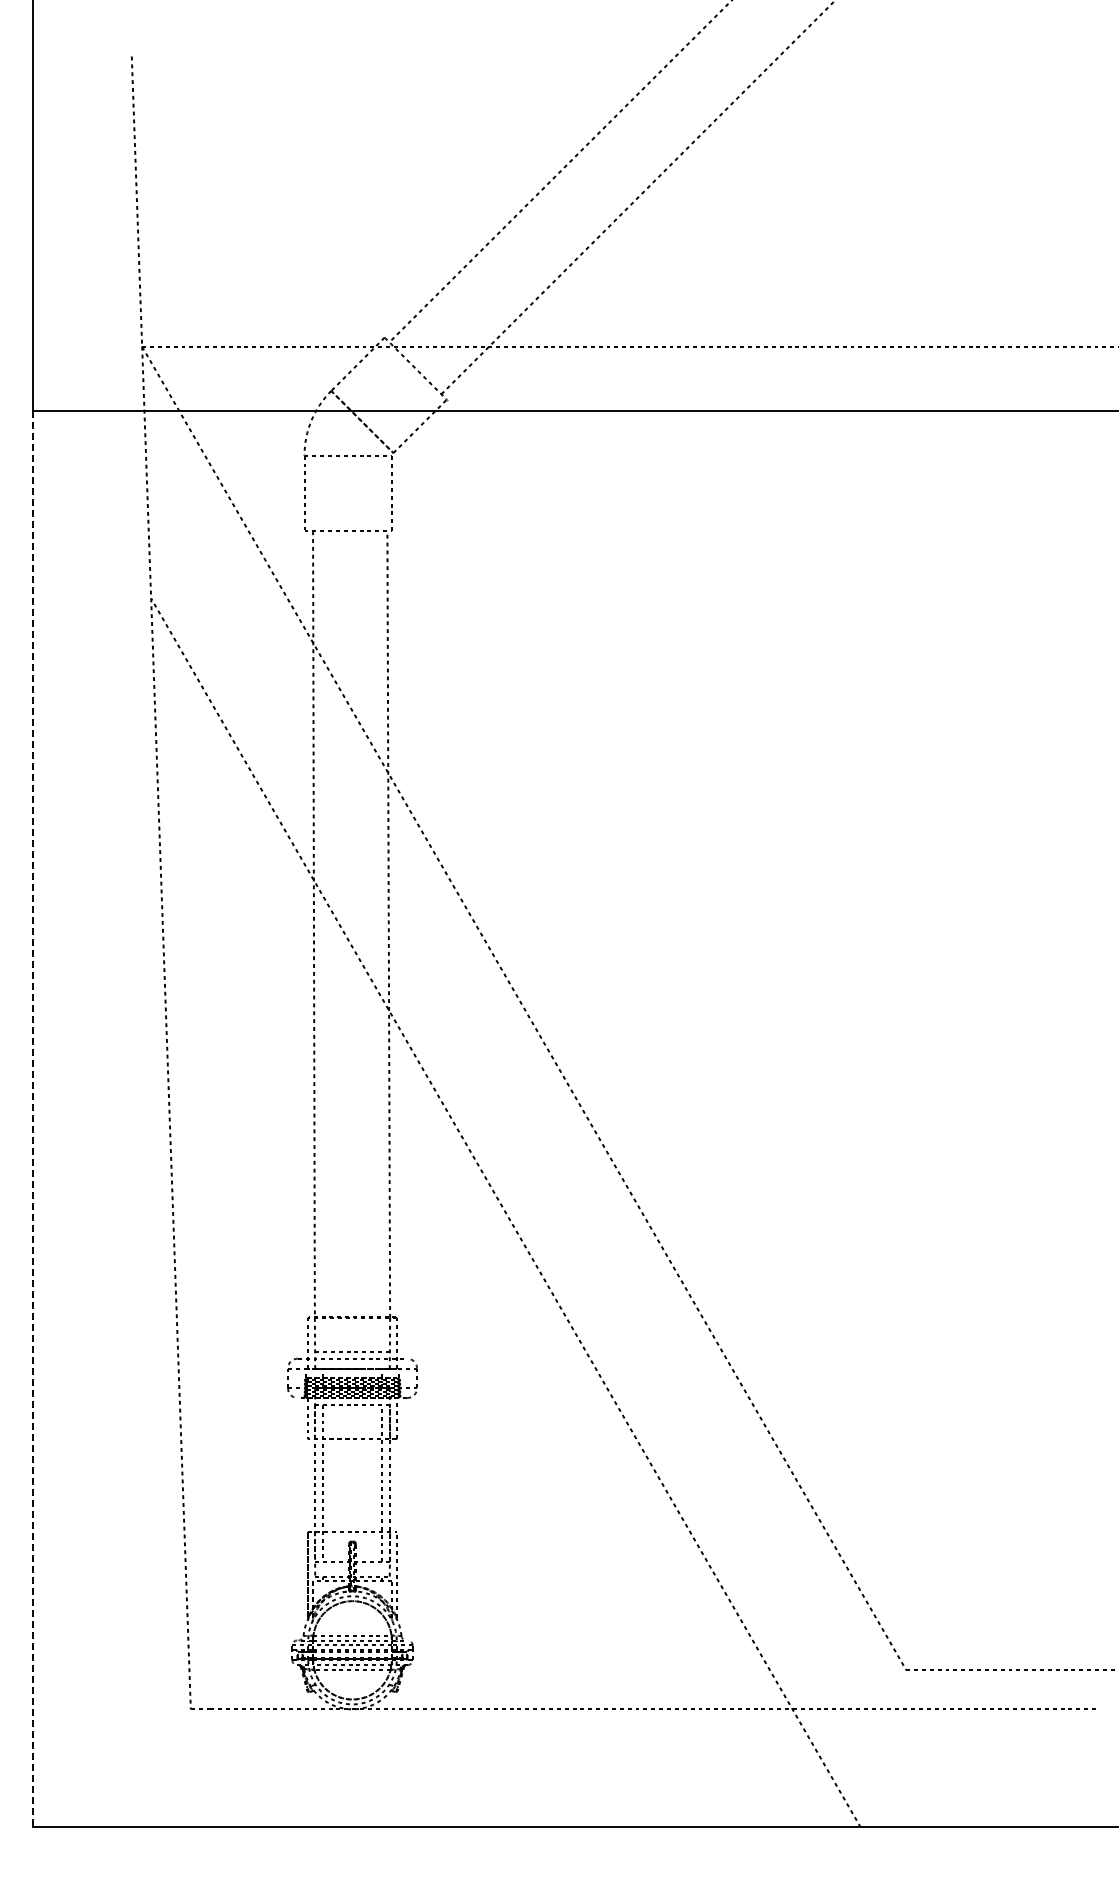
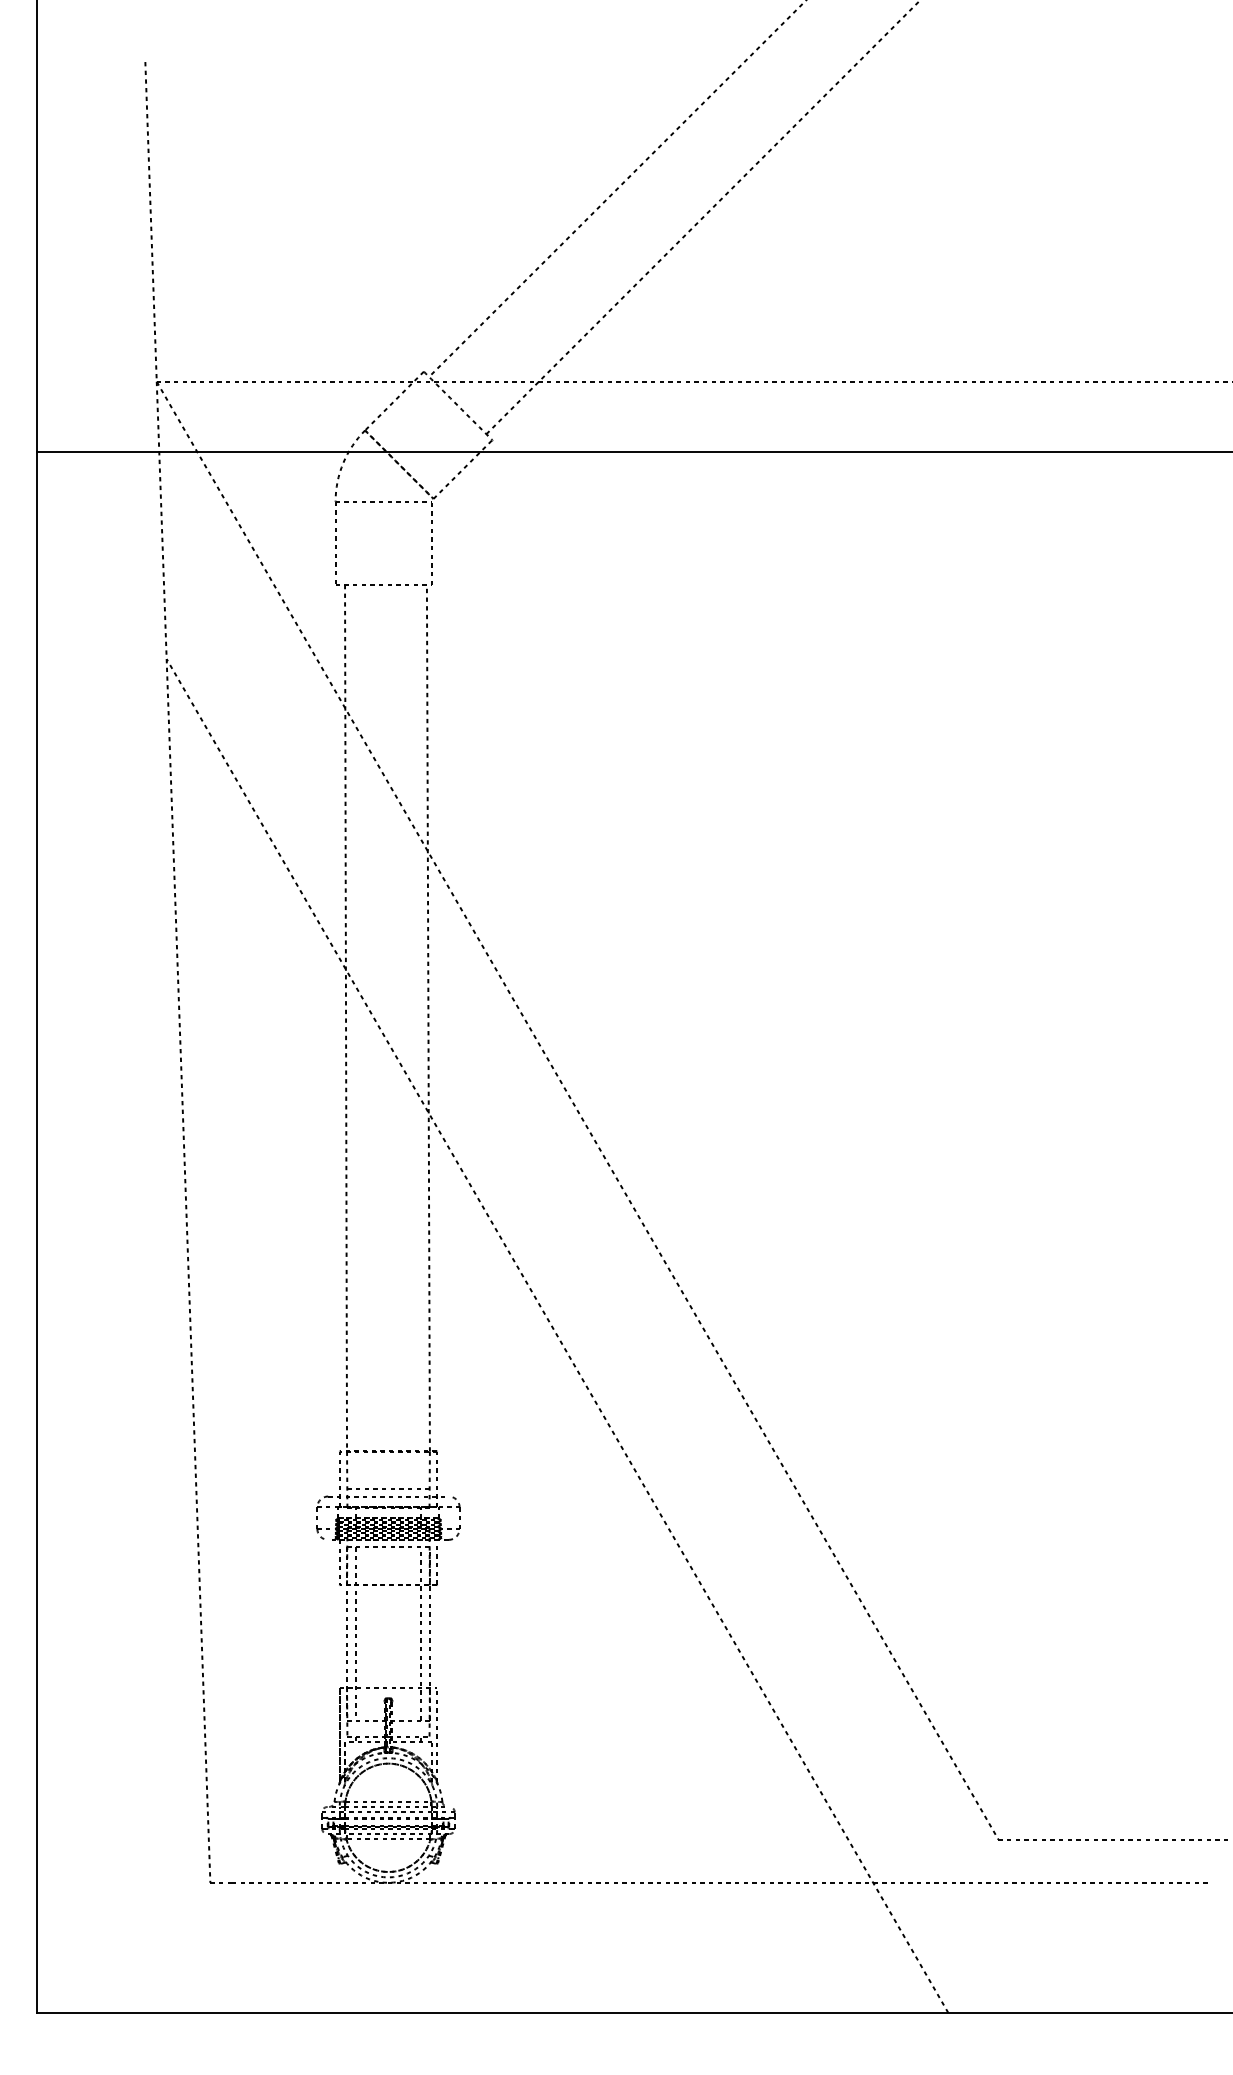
line: (33, 1119) -> (37, 1233), dashed -> solid

